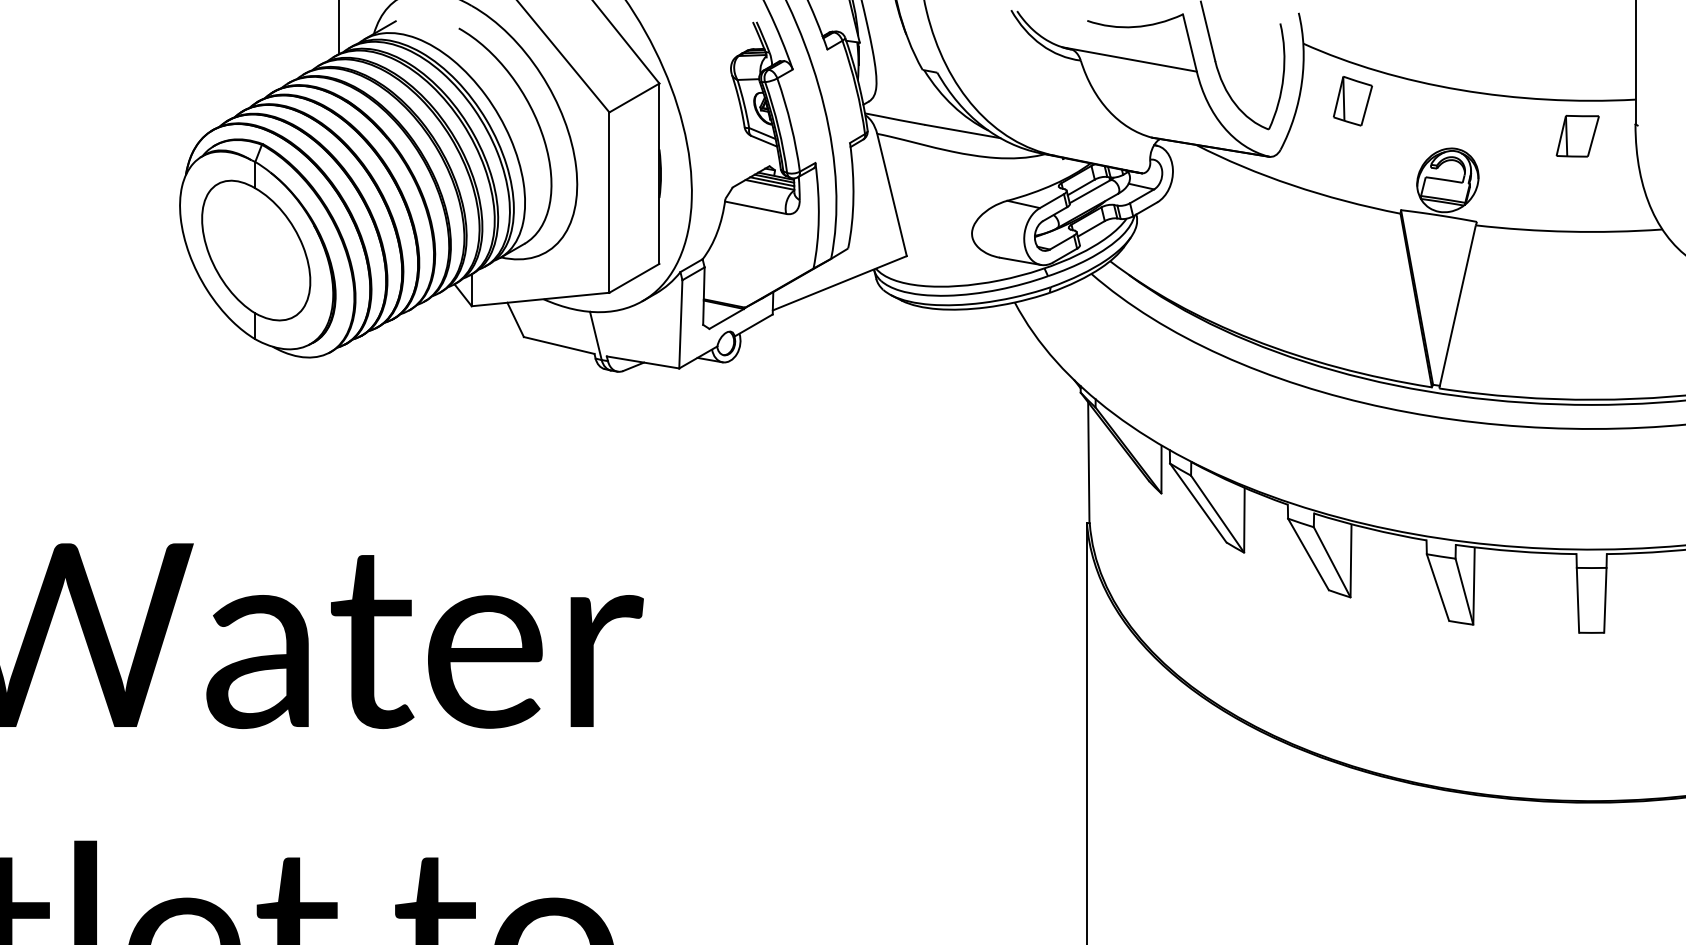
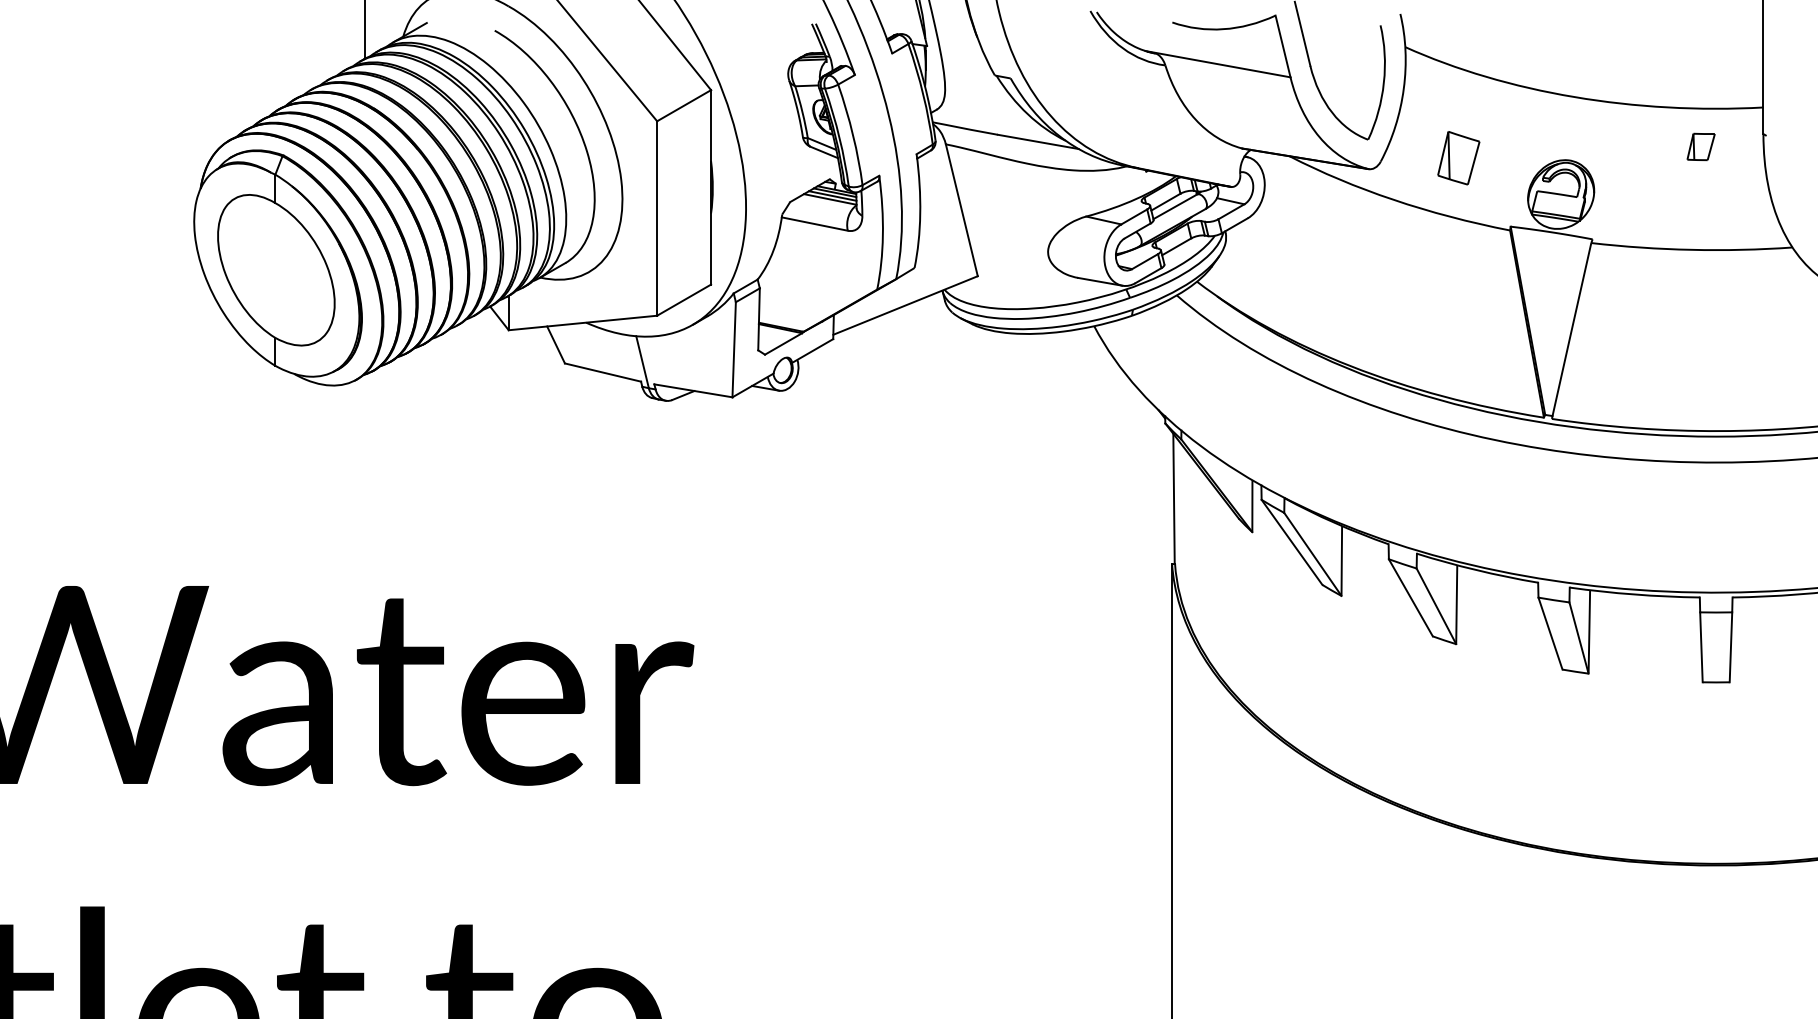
part: (1352, 101) -> (1458, 158), moved
part: (1577, 135) -> (1700, 146), size x0.6

